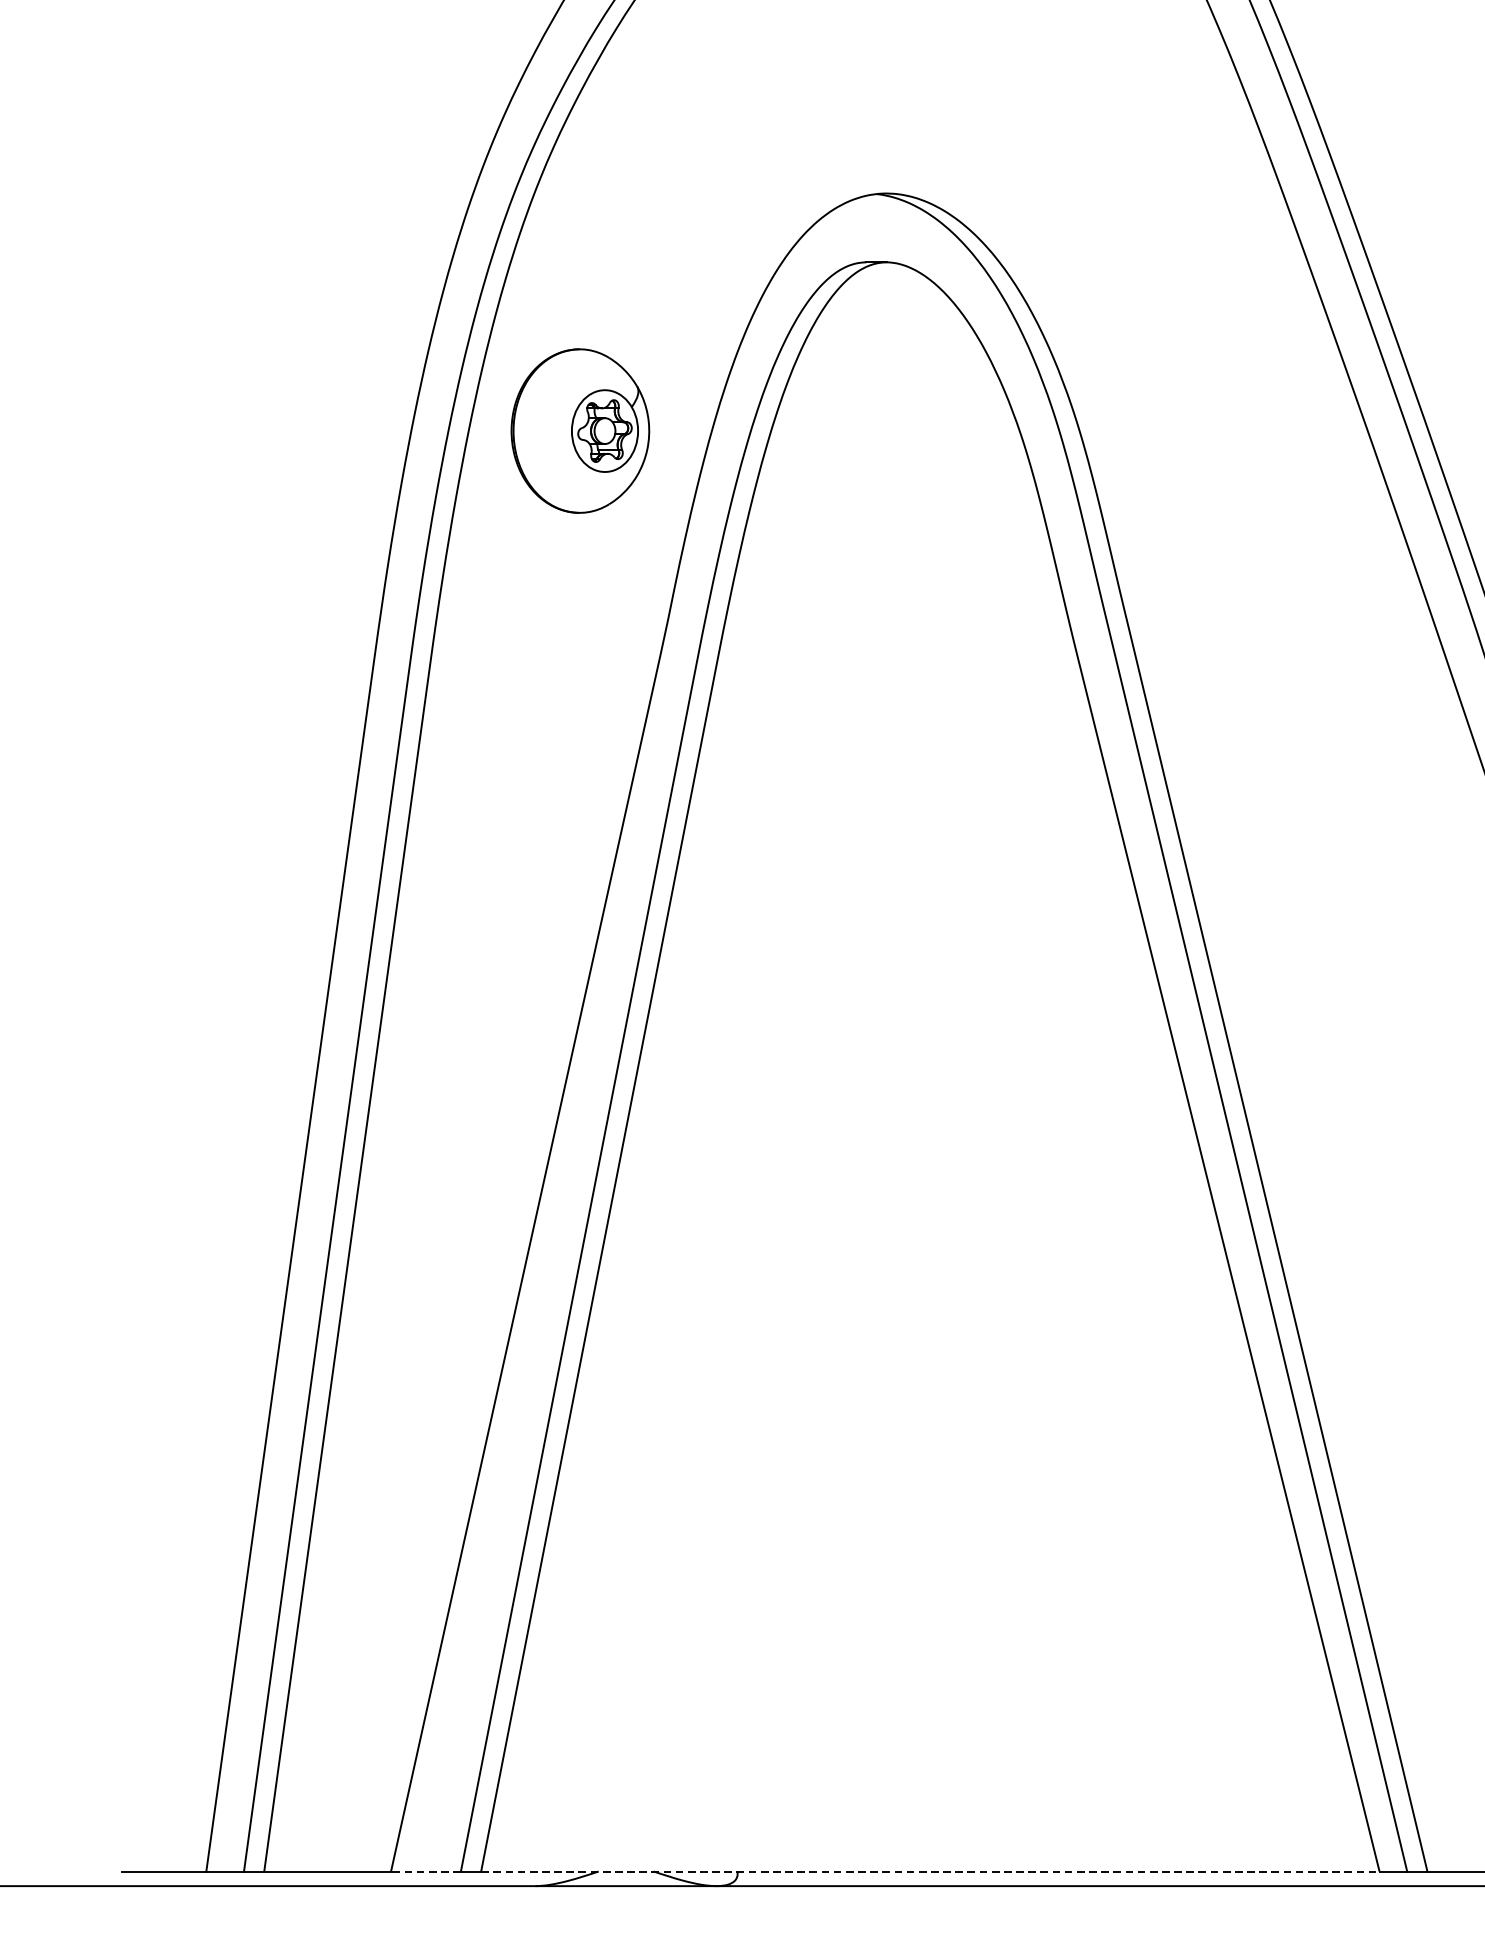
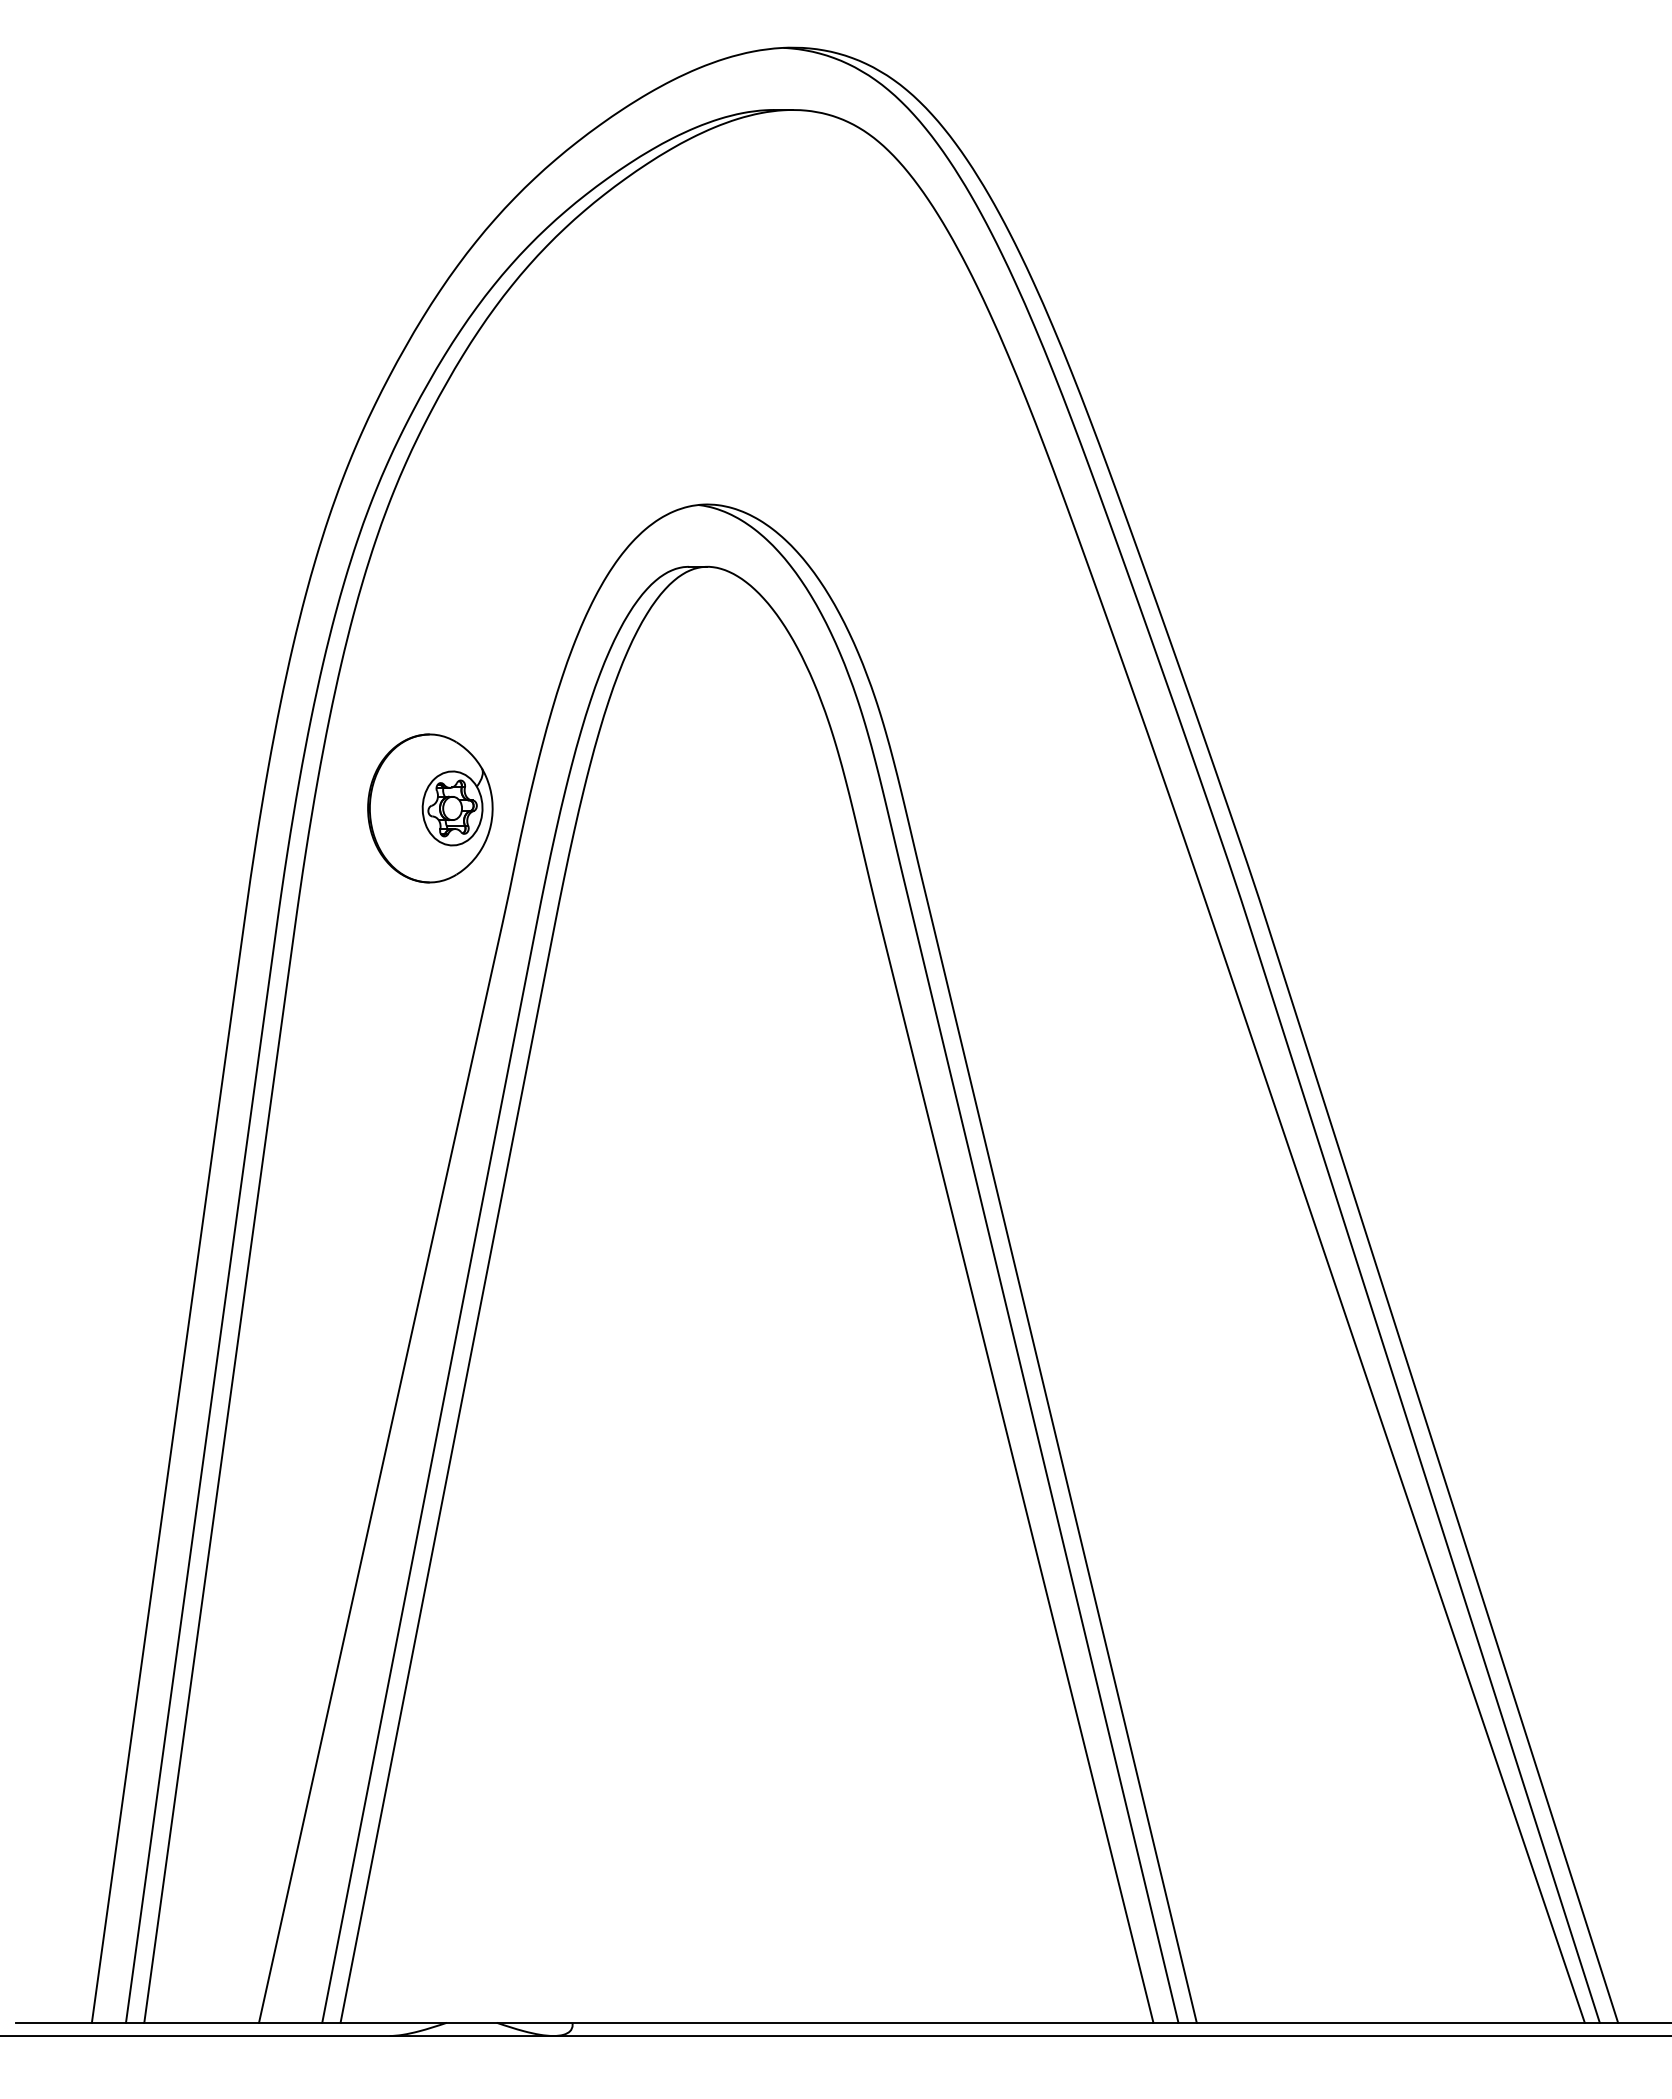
part: (580, 431) -> (430, 808), moved
line: (425, 1871) -> (290, 2022), dashed -> solid
line: (930, 1871) -> (747, 2022), dashed -> solid

